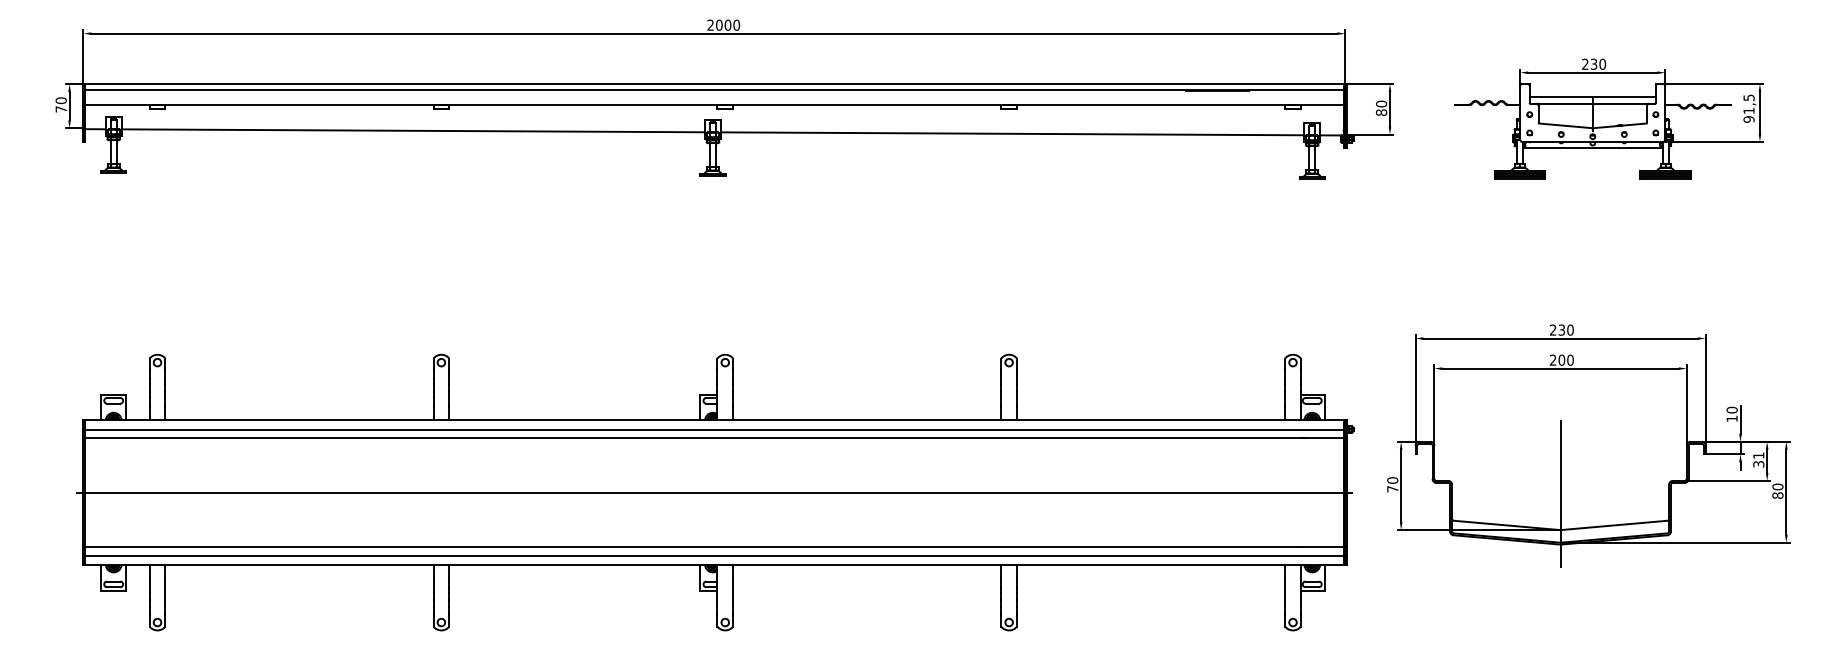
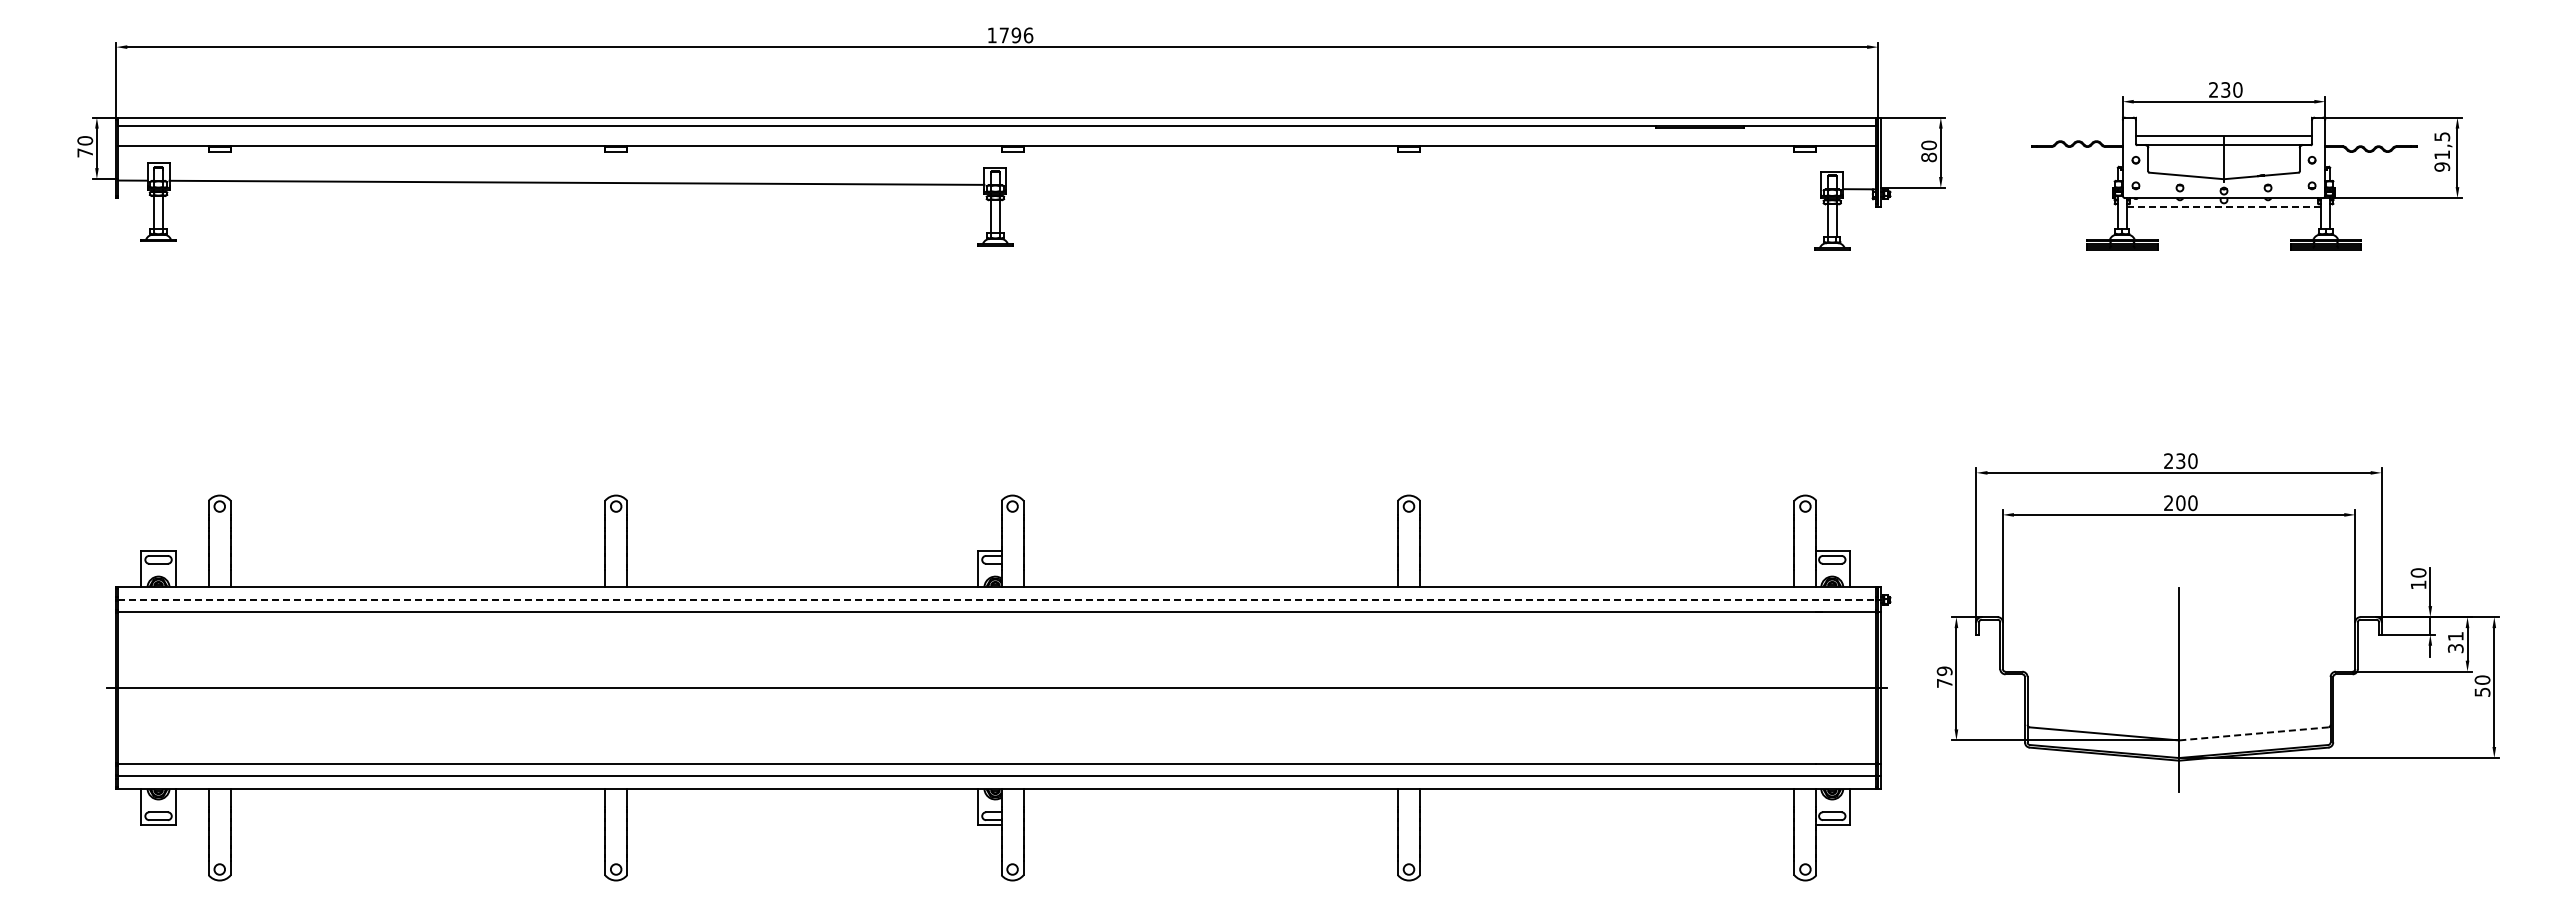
text: (723, 25) -> (1010, 35), 2000 -> 1796
line: (1012, 133) -> (1413, 186), removed
line: (1593, 147) -> (2224, 206), solid -> dashed
line: (714, 429) -> (997, 599), solid -> dashed
text: (1392, 480) -> (1944, 670), 70 -> 79
text: (1777, 495) -> (2482, 691), 80 -> 50
line: (1613, 525) -> (2253, 733), solid -> dashed

